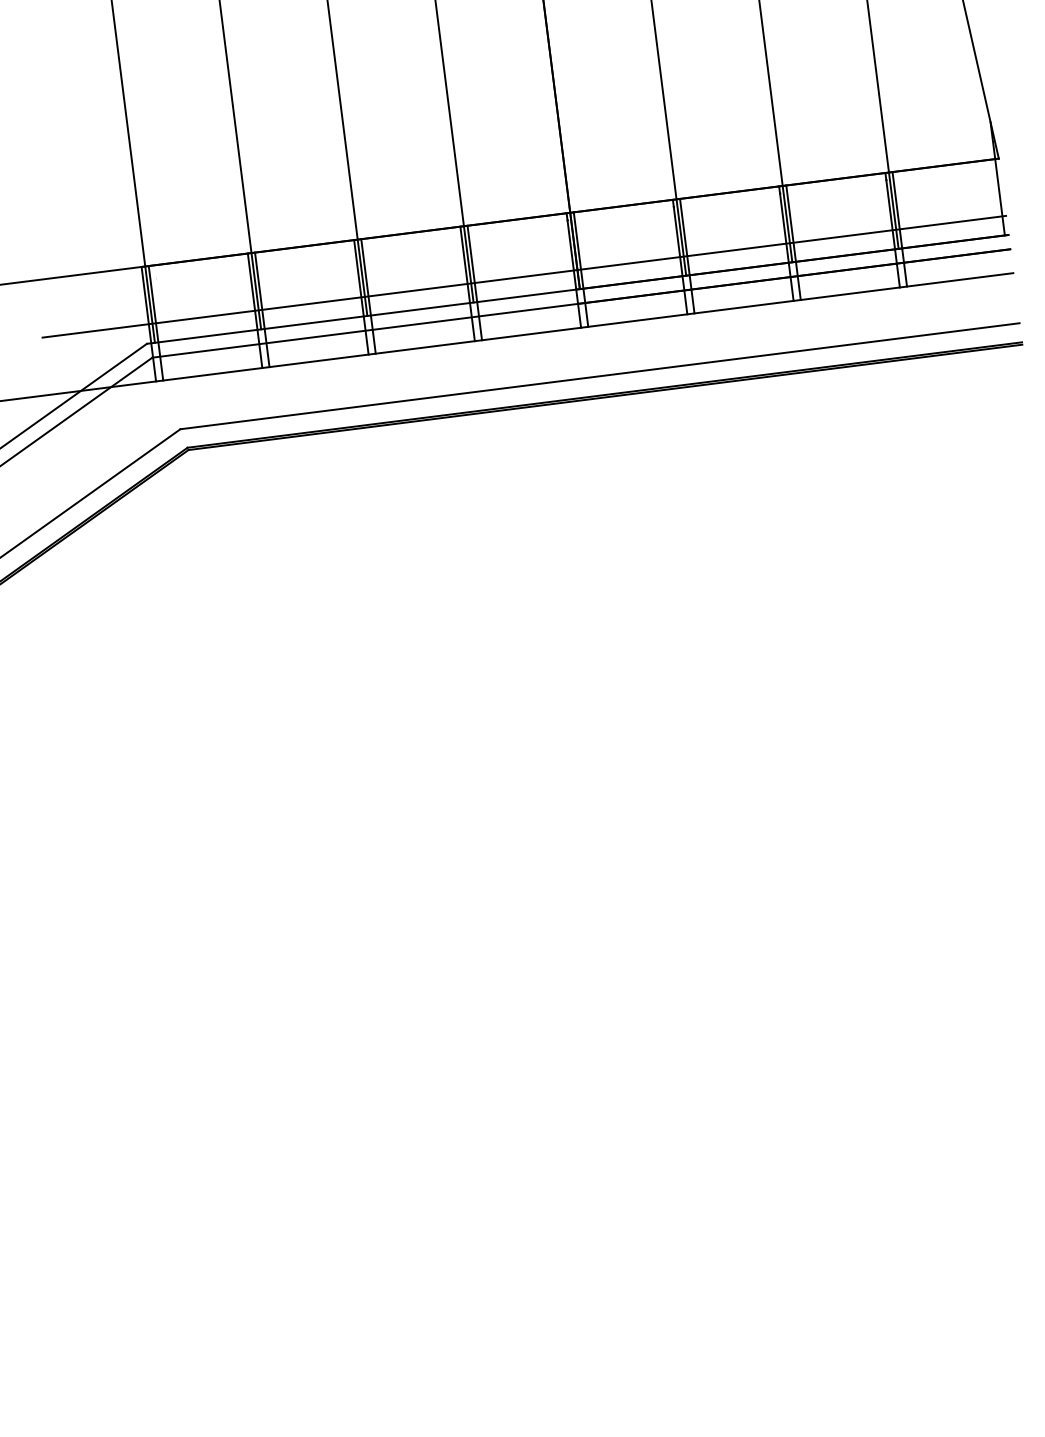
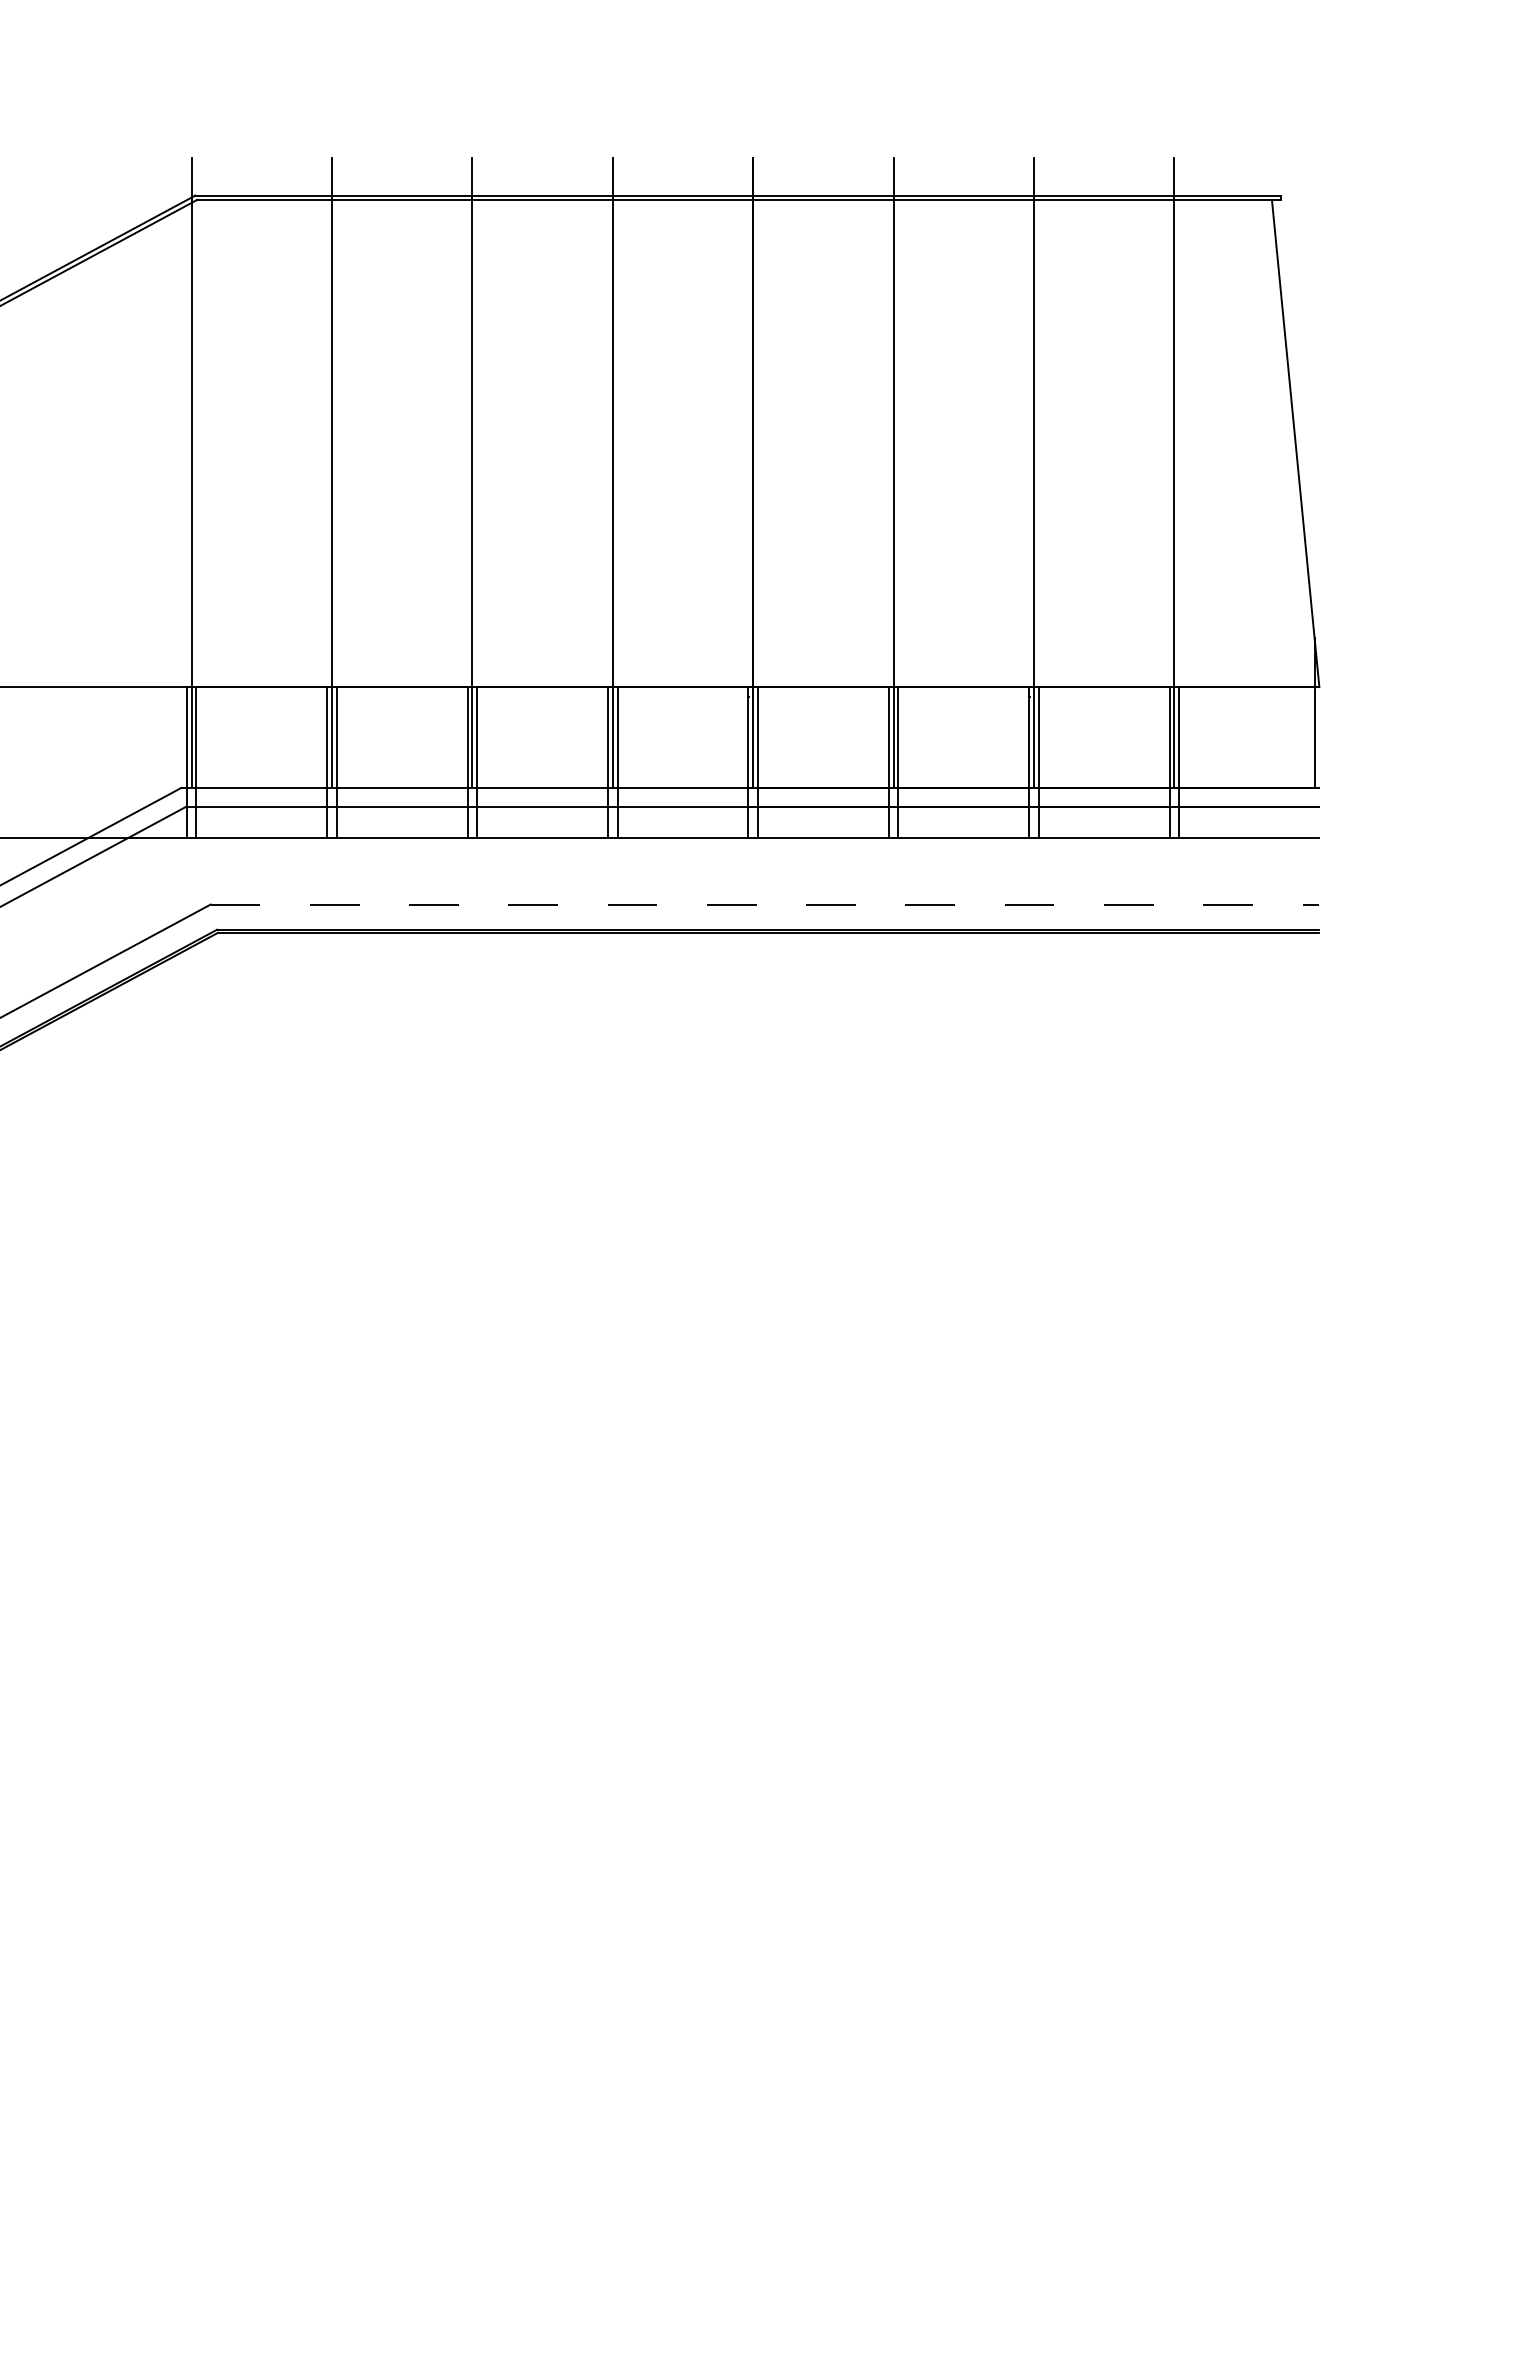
line: (523, 276) -> (682, 762), removed
line: (600, 376) -> (765, 904), solid -> dashed

